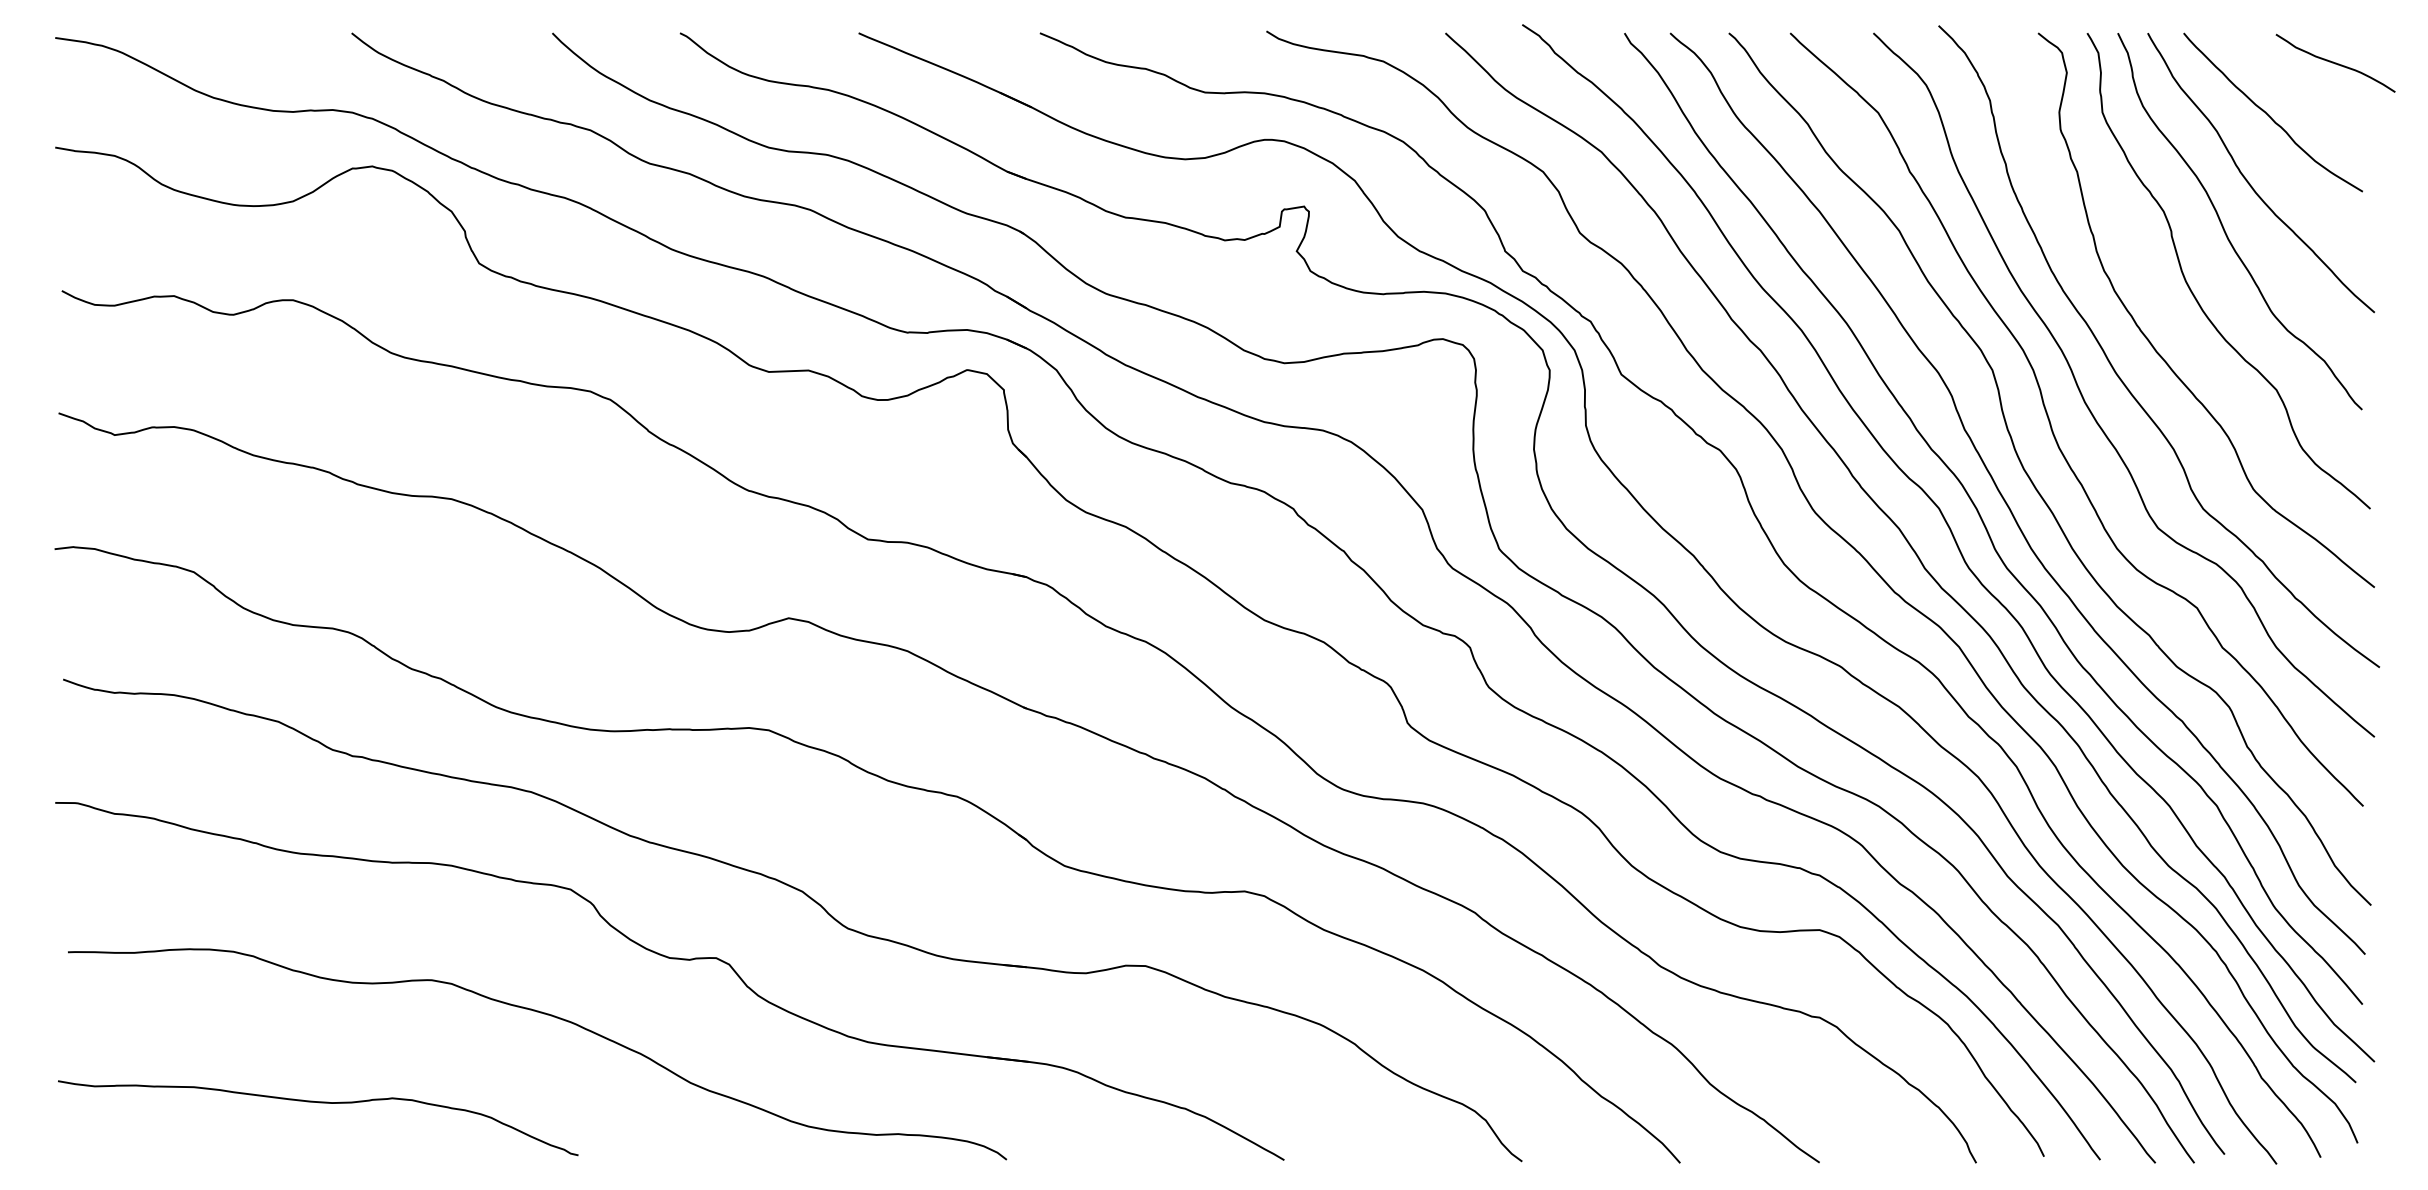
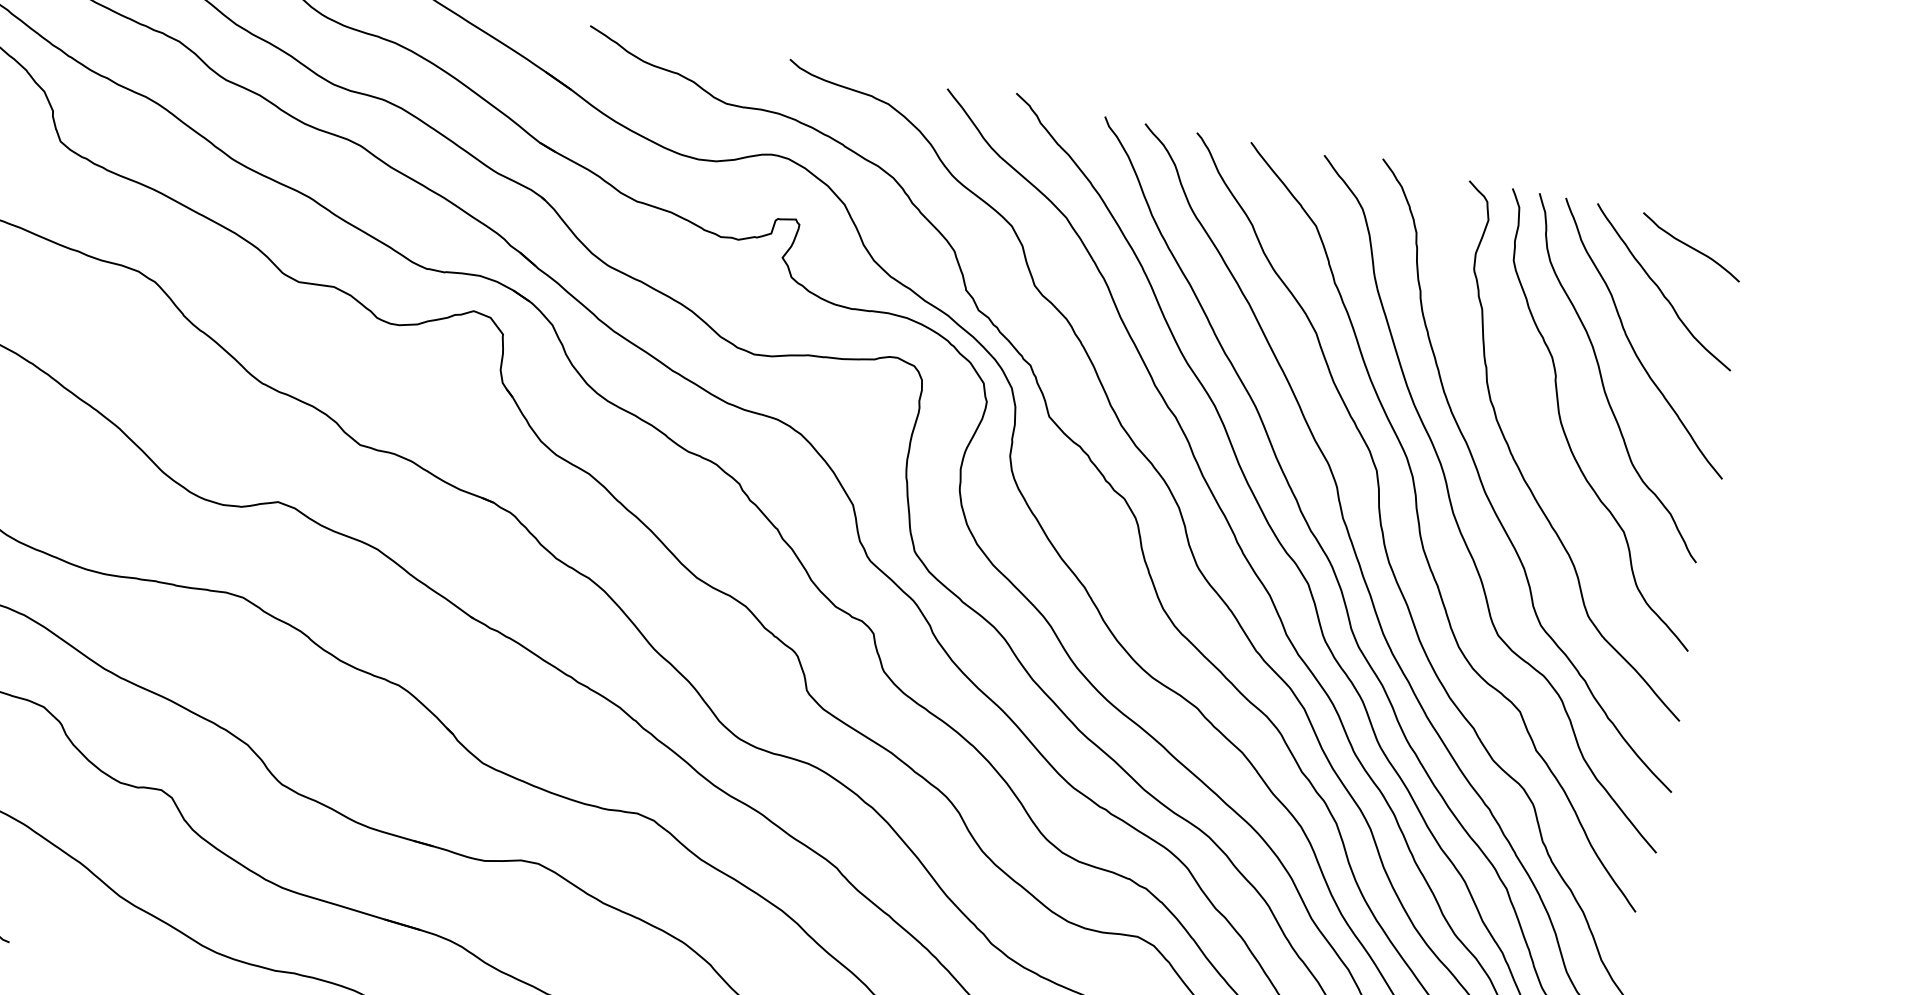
curve: (2335, 62) -> (1691, 246), moved

